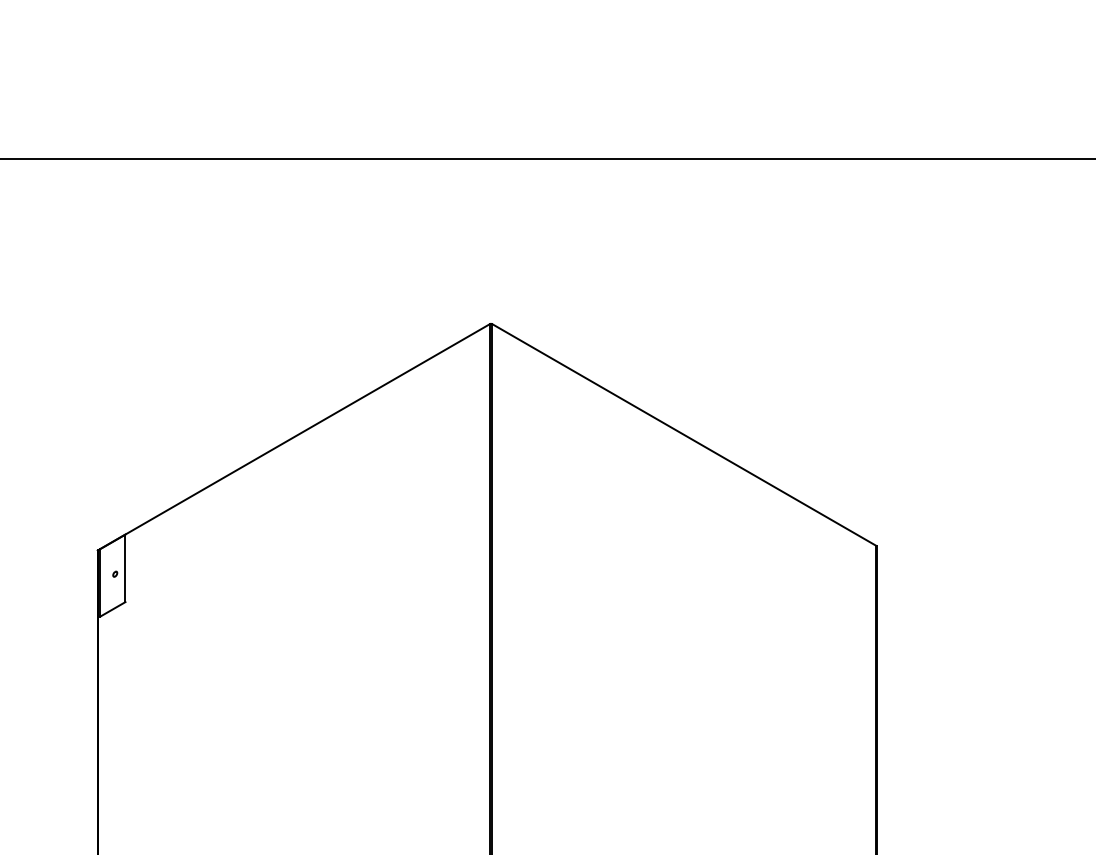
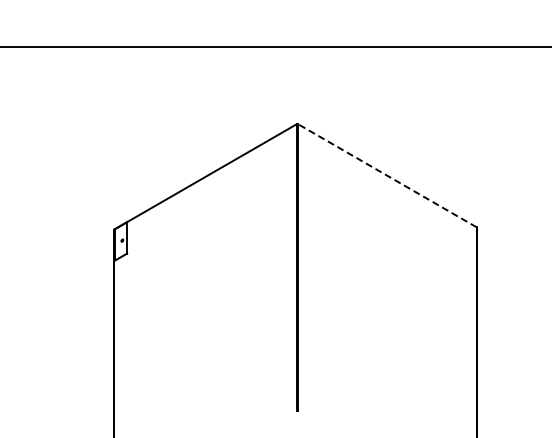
line: (682, 434) -> (386, 175), solid -> dashed

